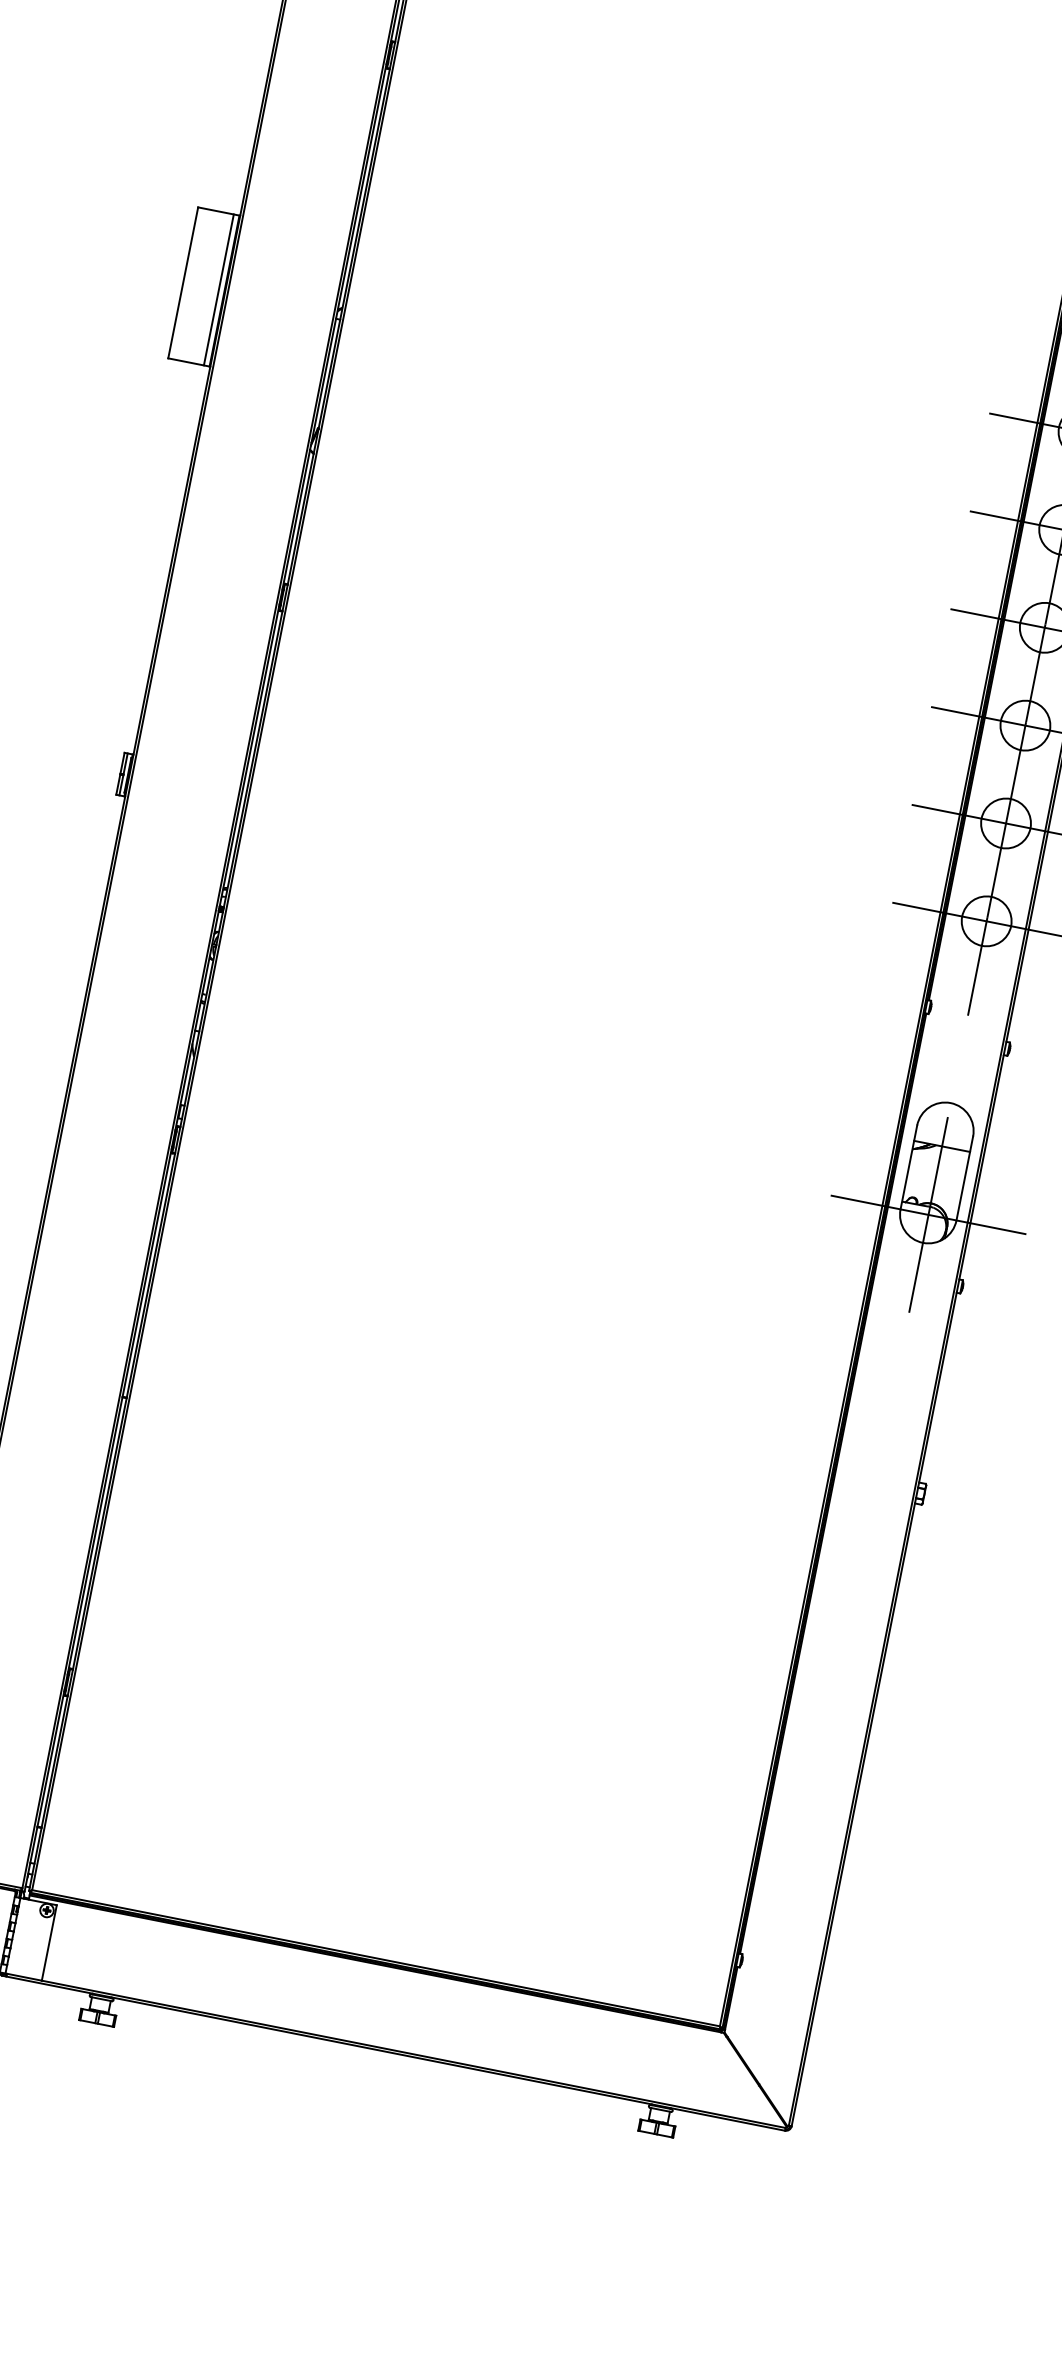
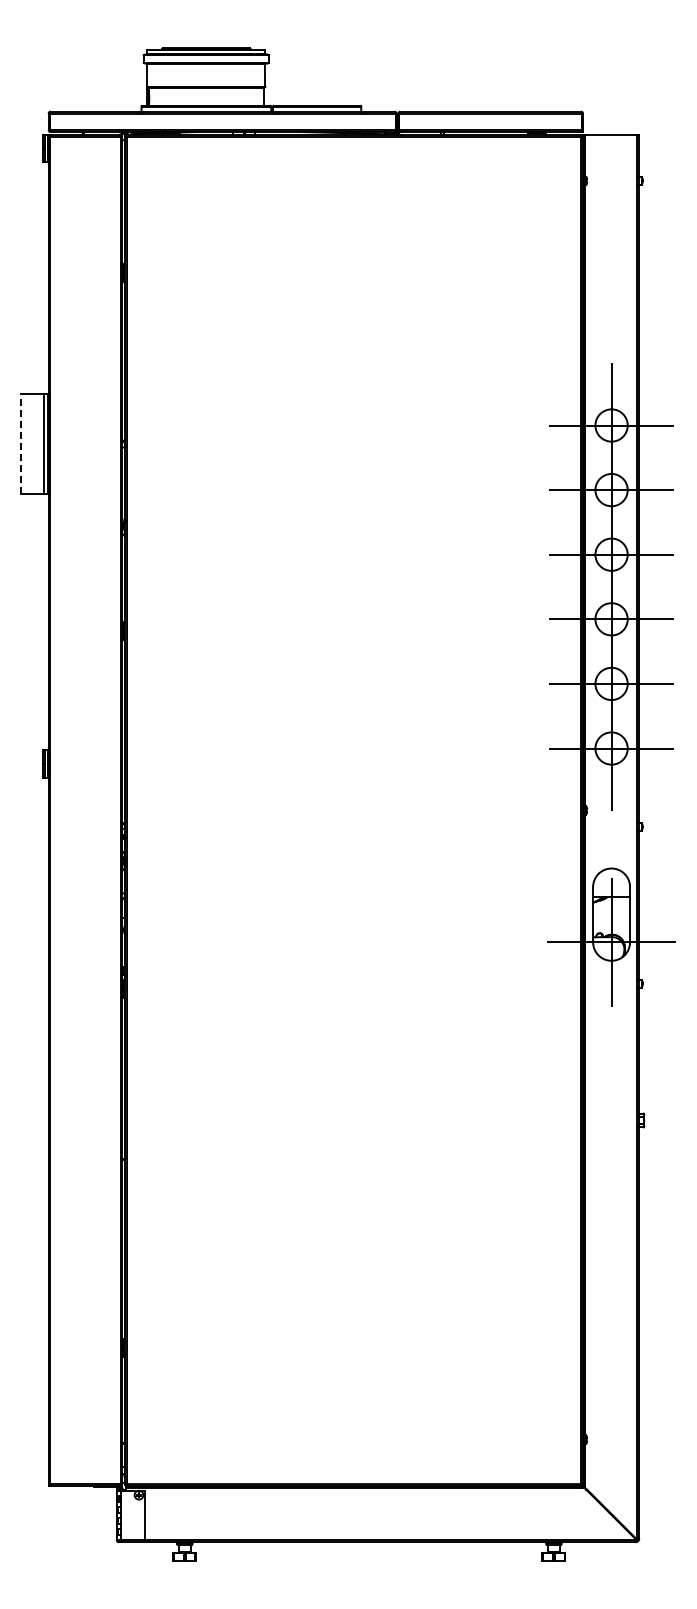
line: (182, 282) -> (20, 443), solid -> dashed

